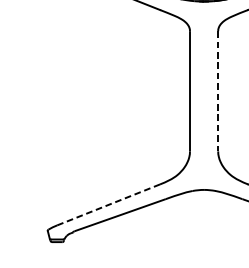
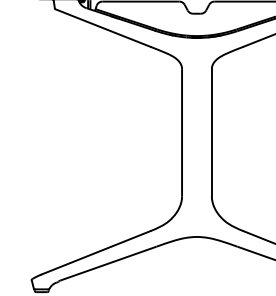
line: (217, 91) -> (211, 132), dashed -> solid
line: (109, 204) -> (96, 252), dashed -> solid

